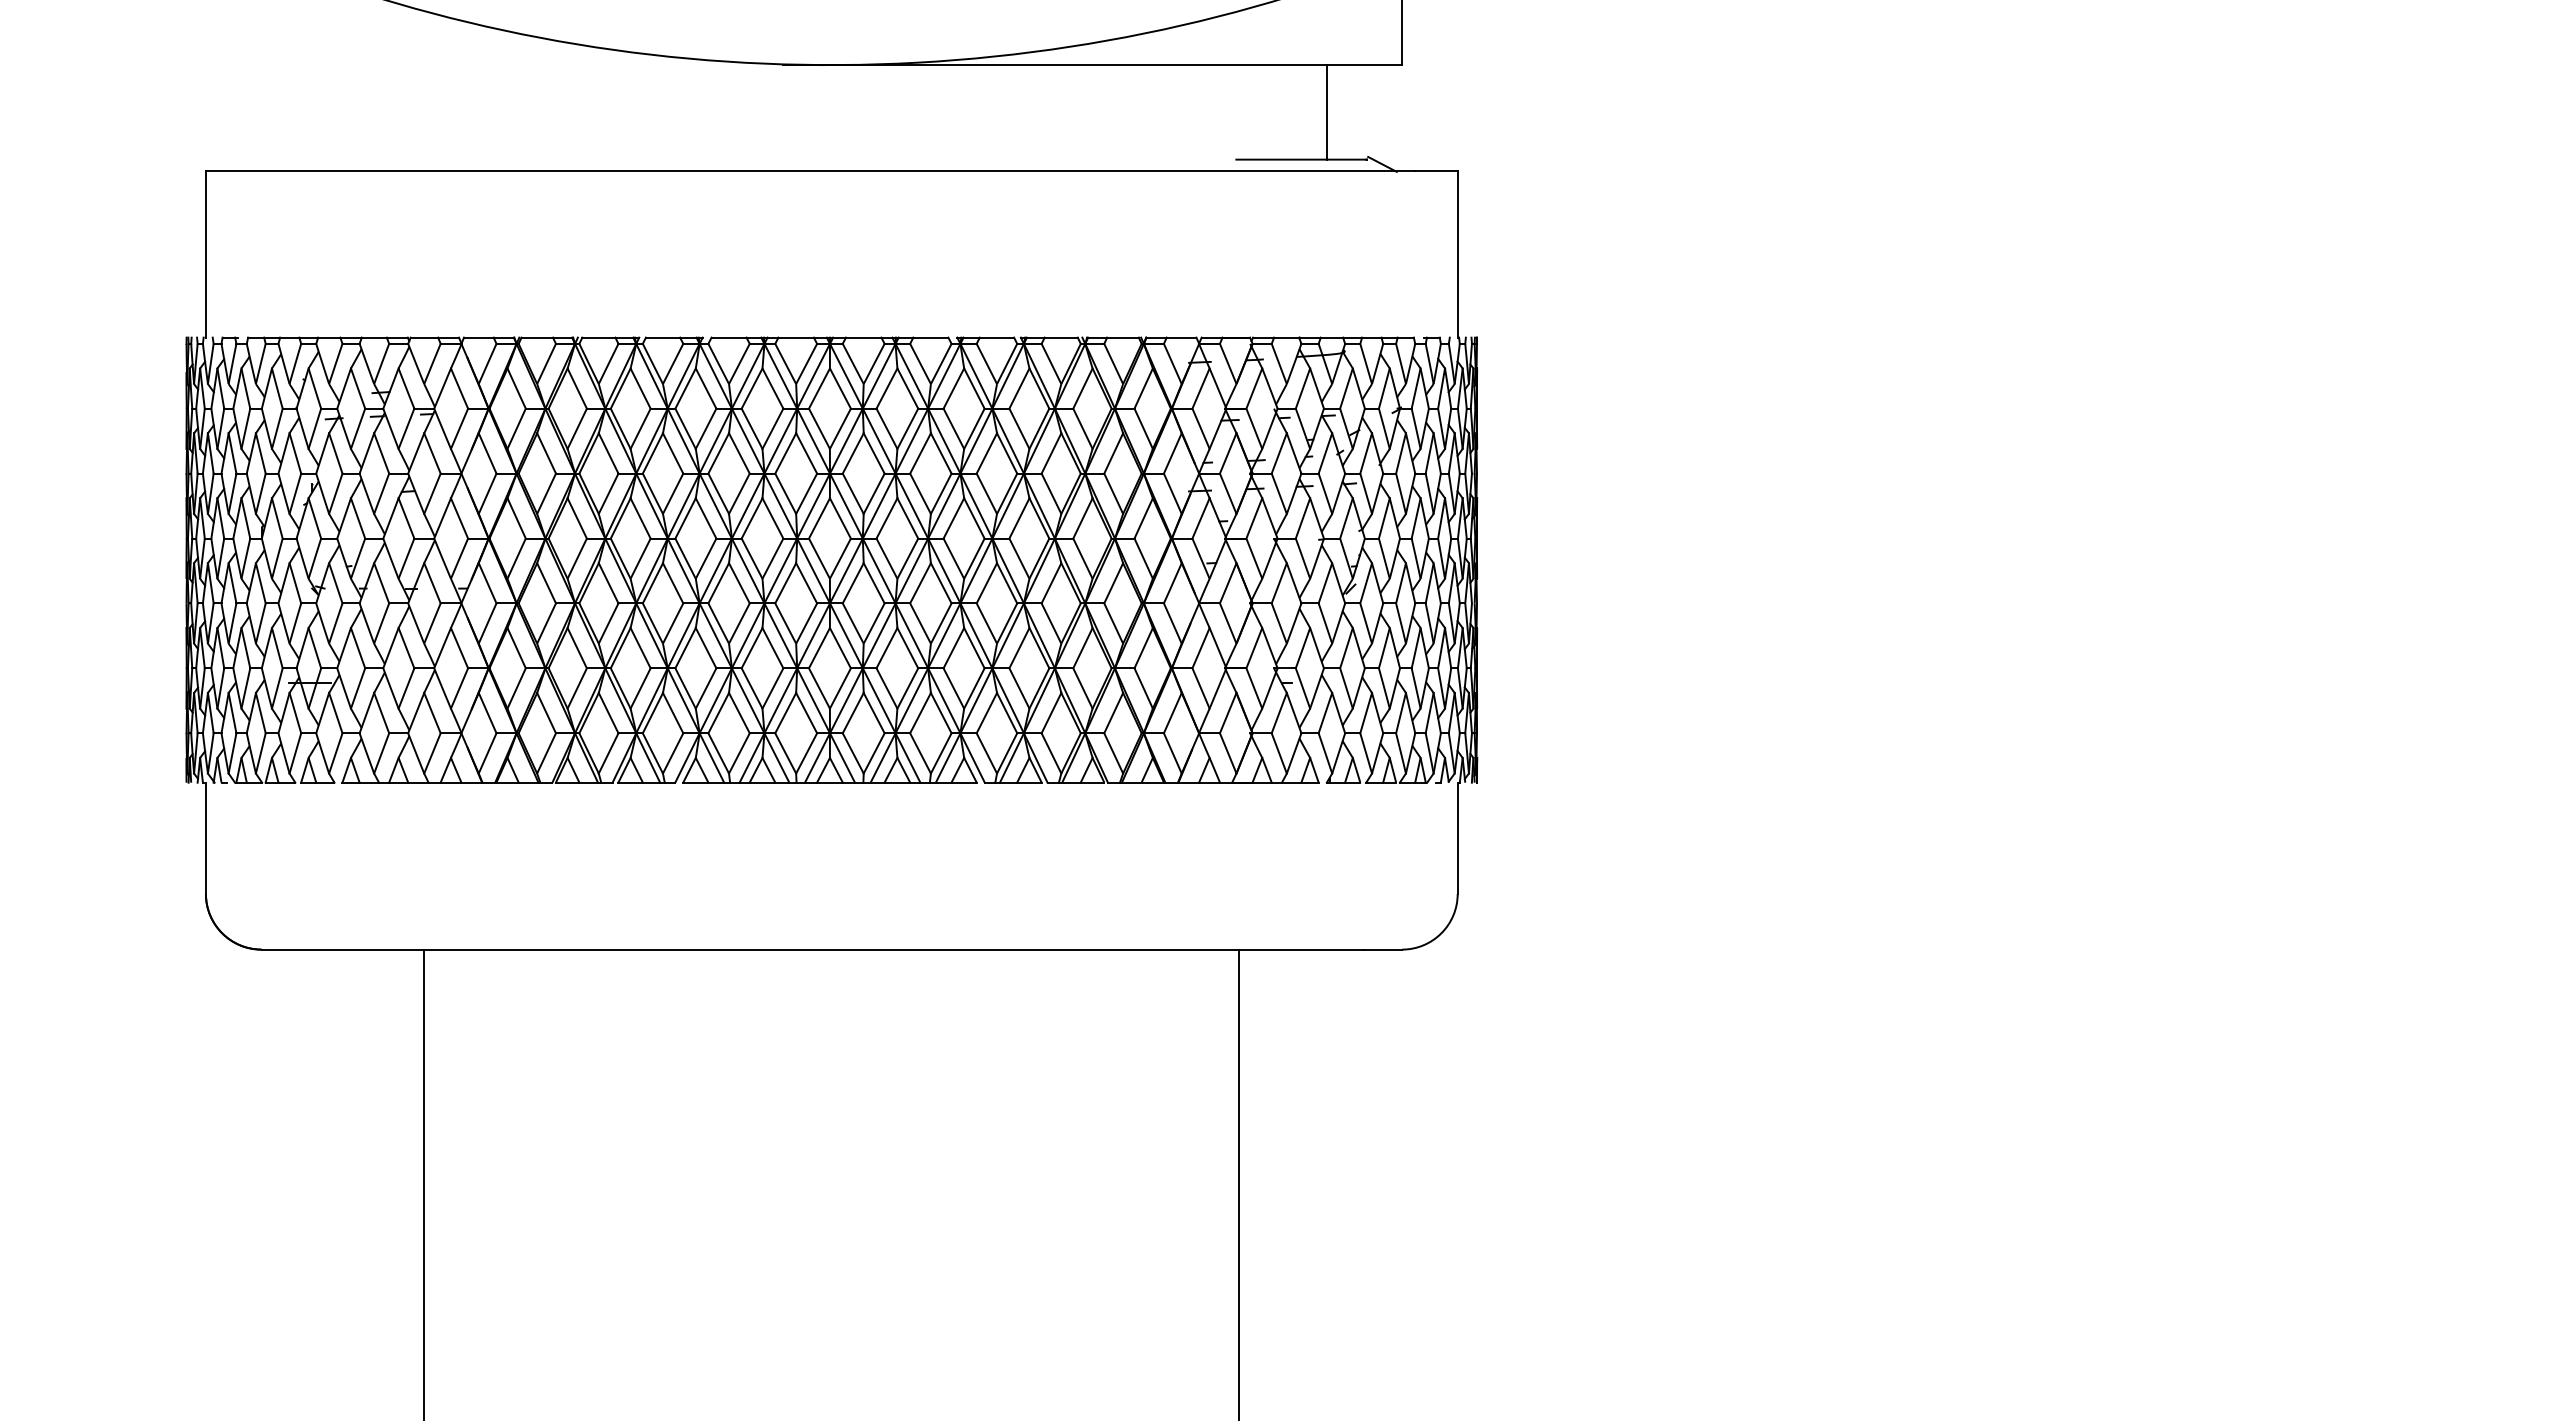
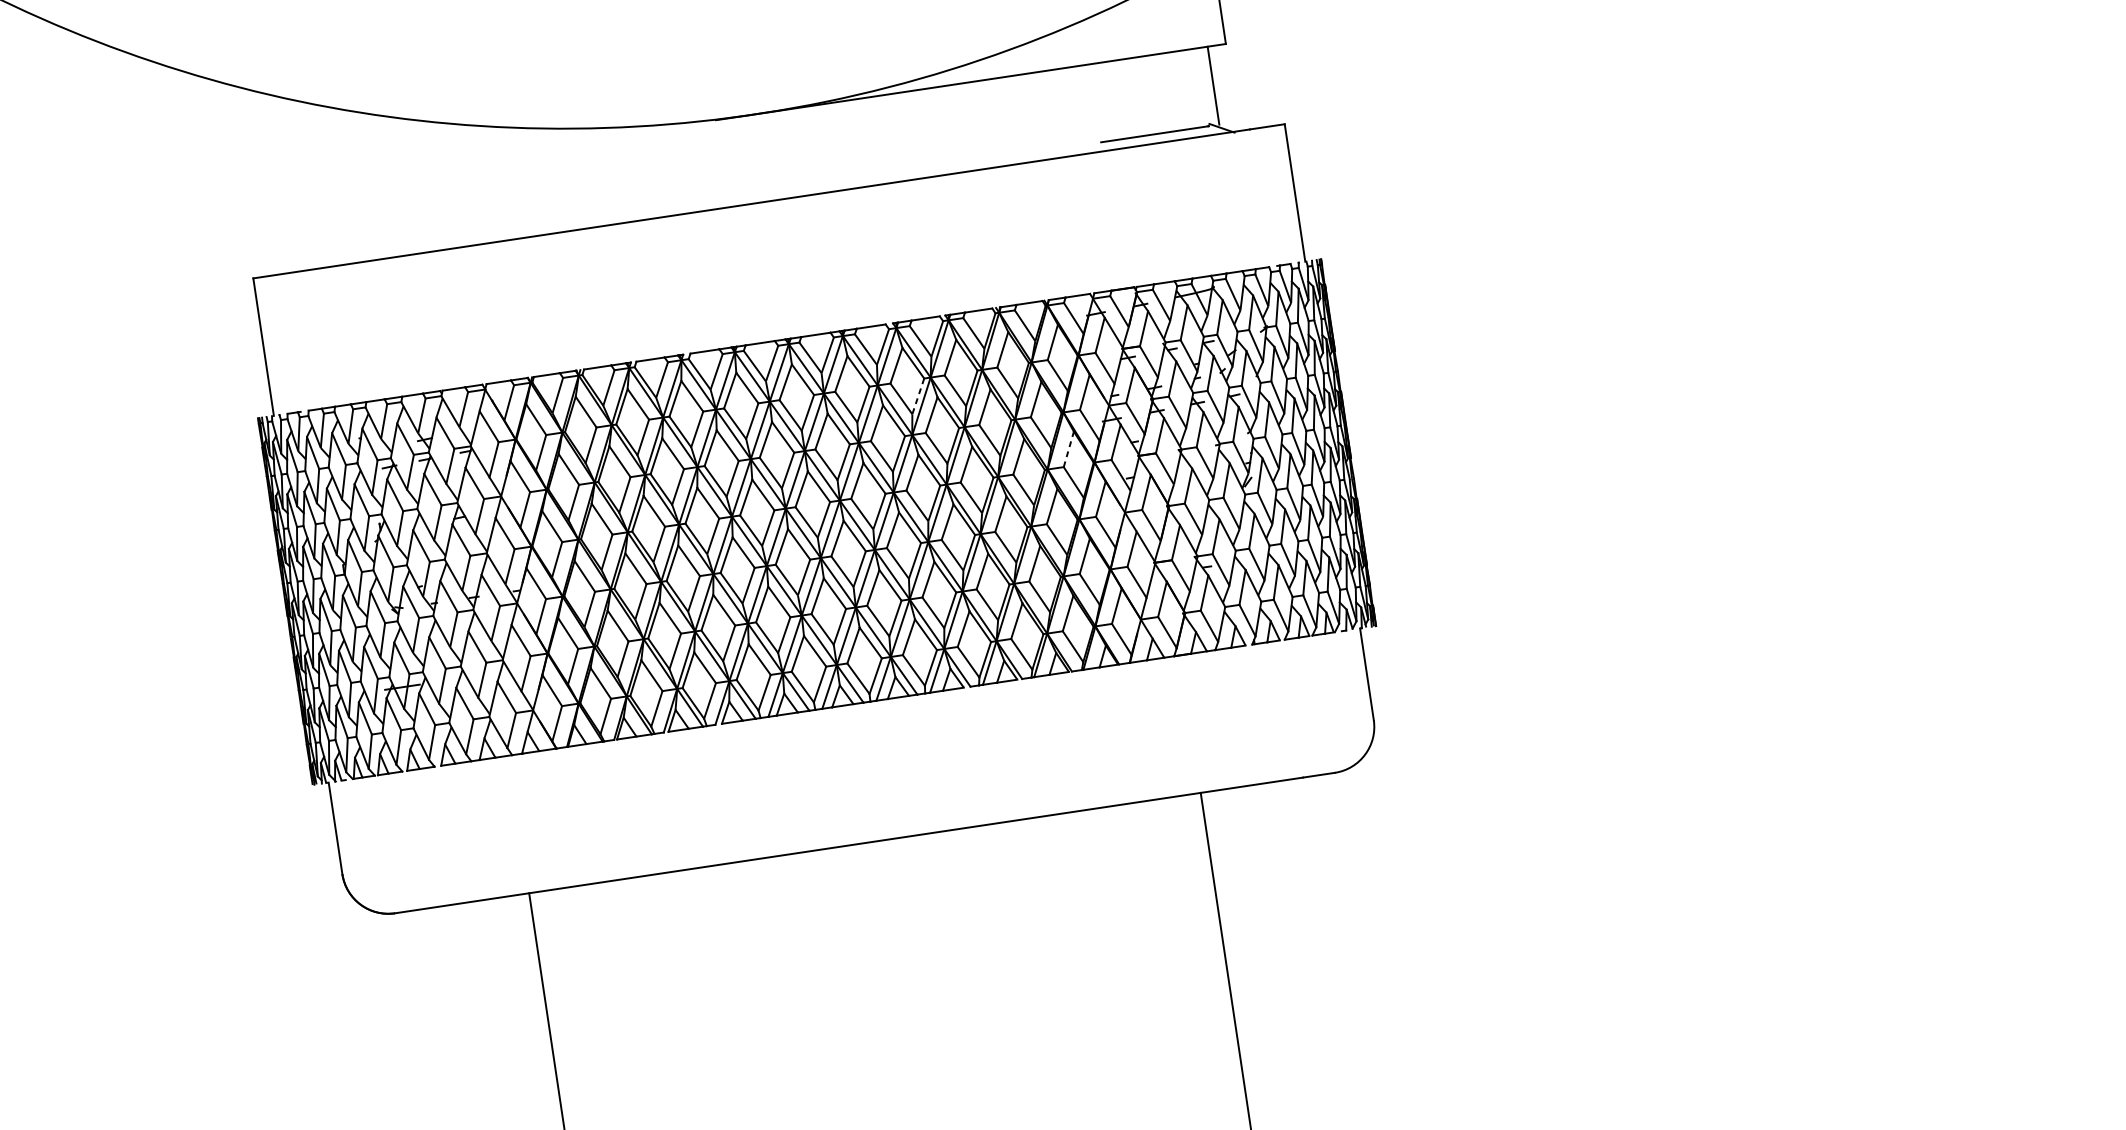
line: (1326, 112) -> (1213, 85), moved
line: (974, 428) -> (918, 396), solid -> dashed
line: (1143, 517) -> (1068, 448), solid -> dashed

